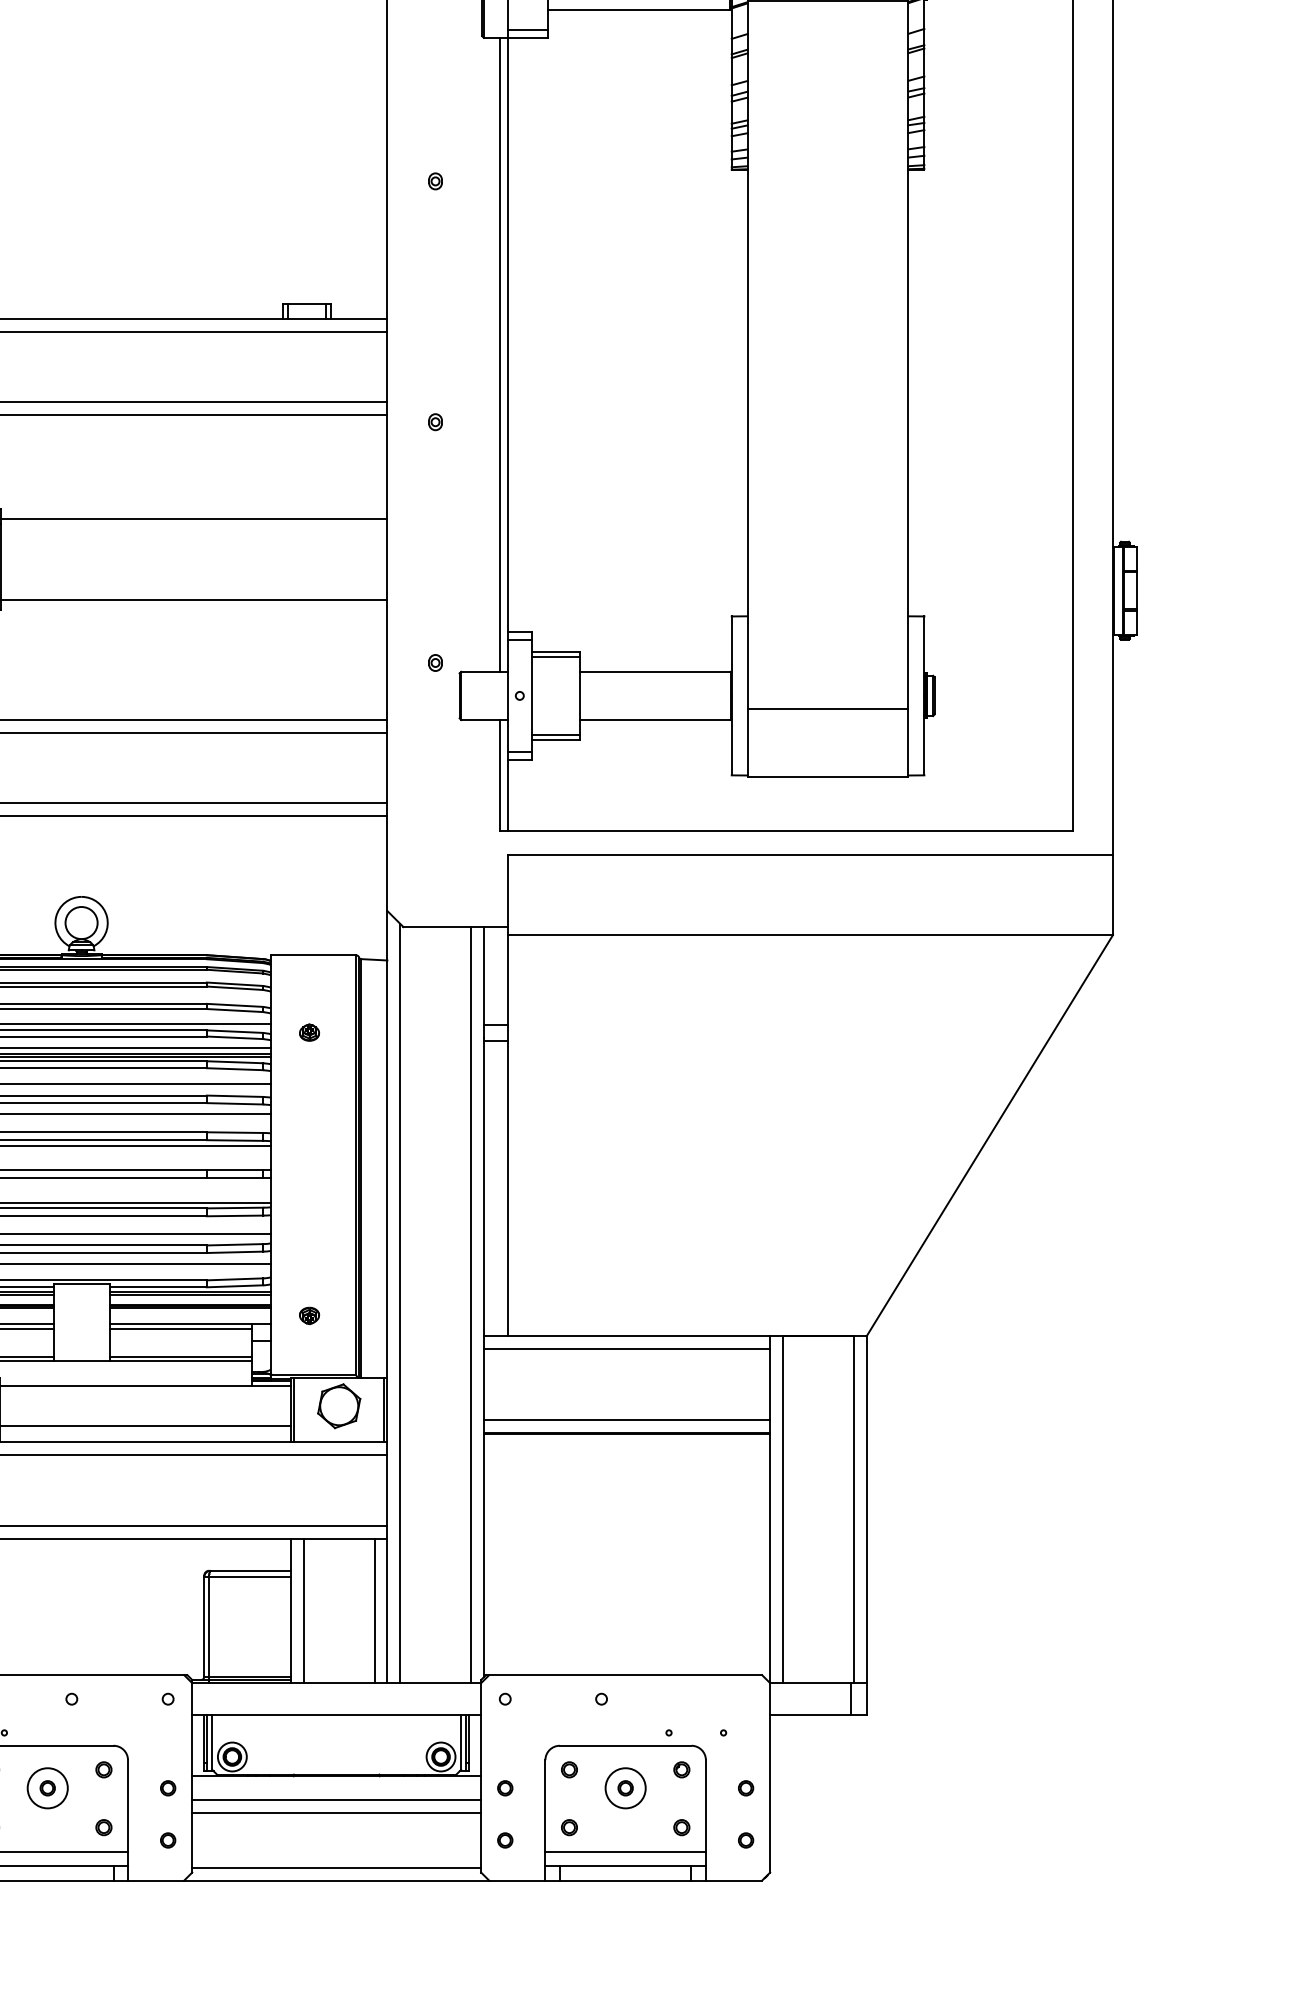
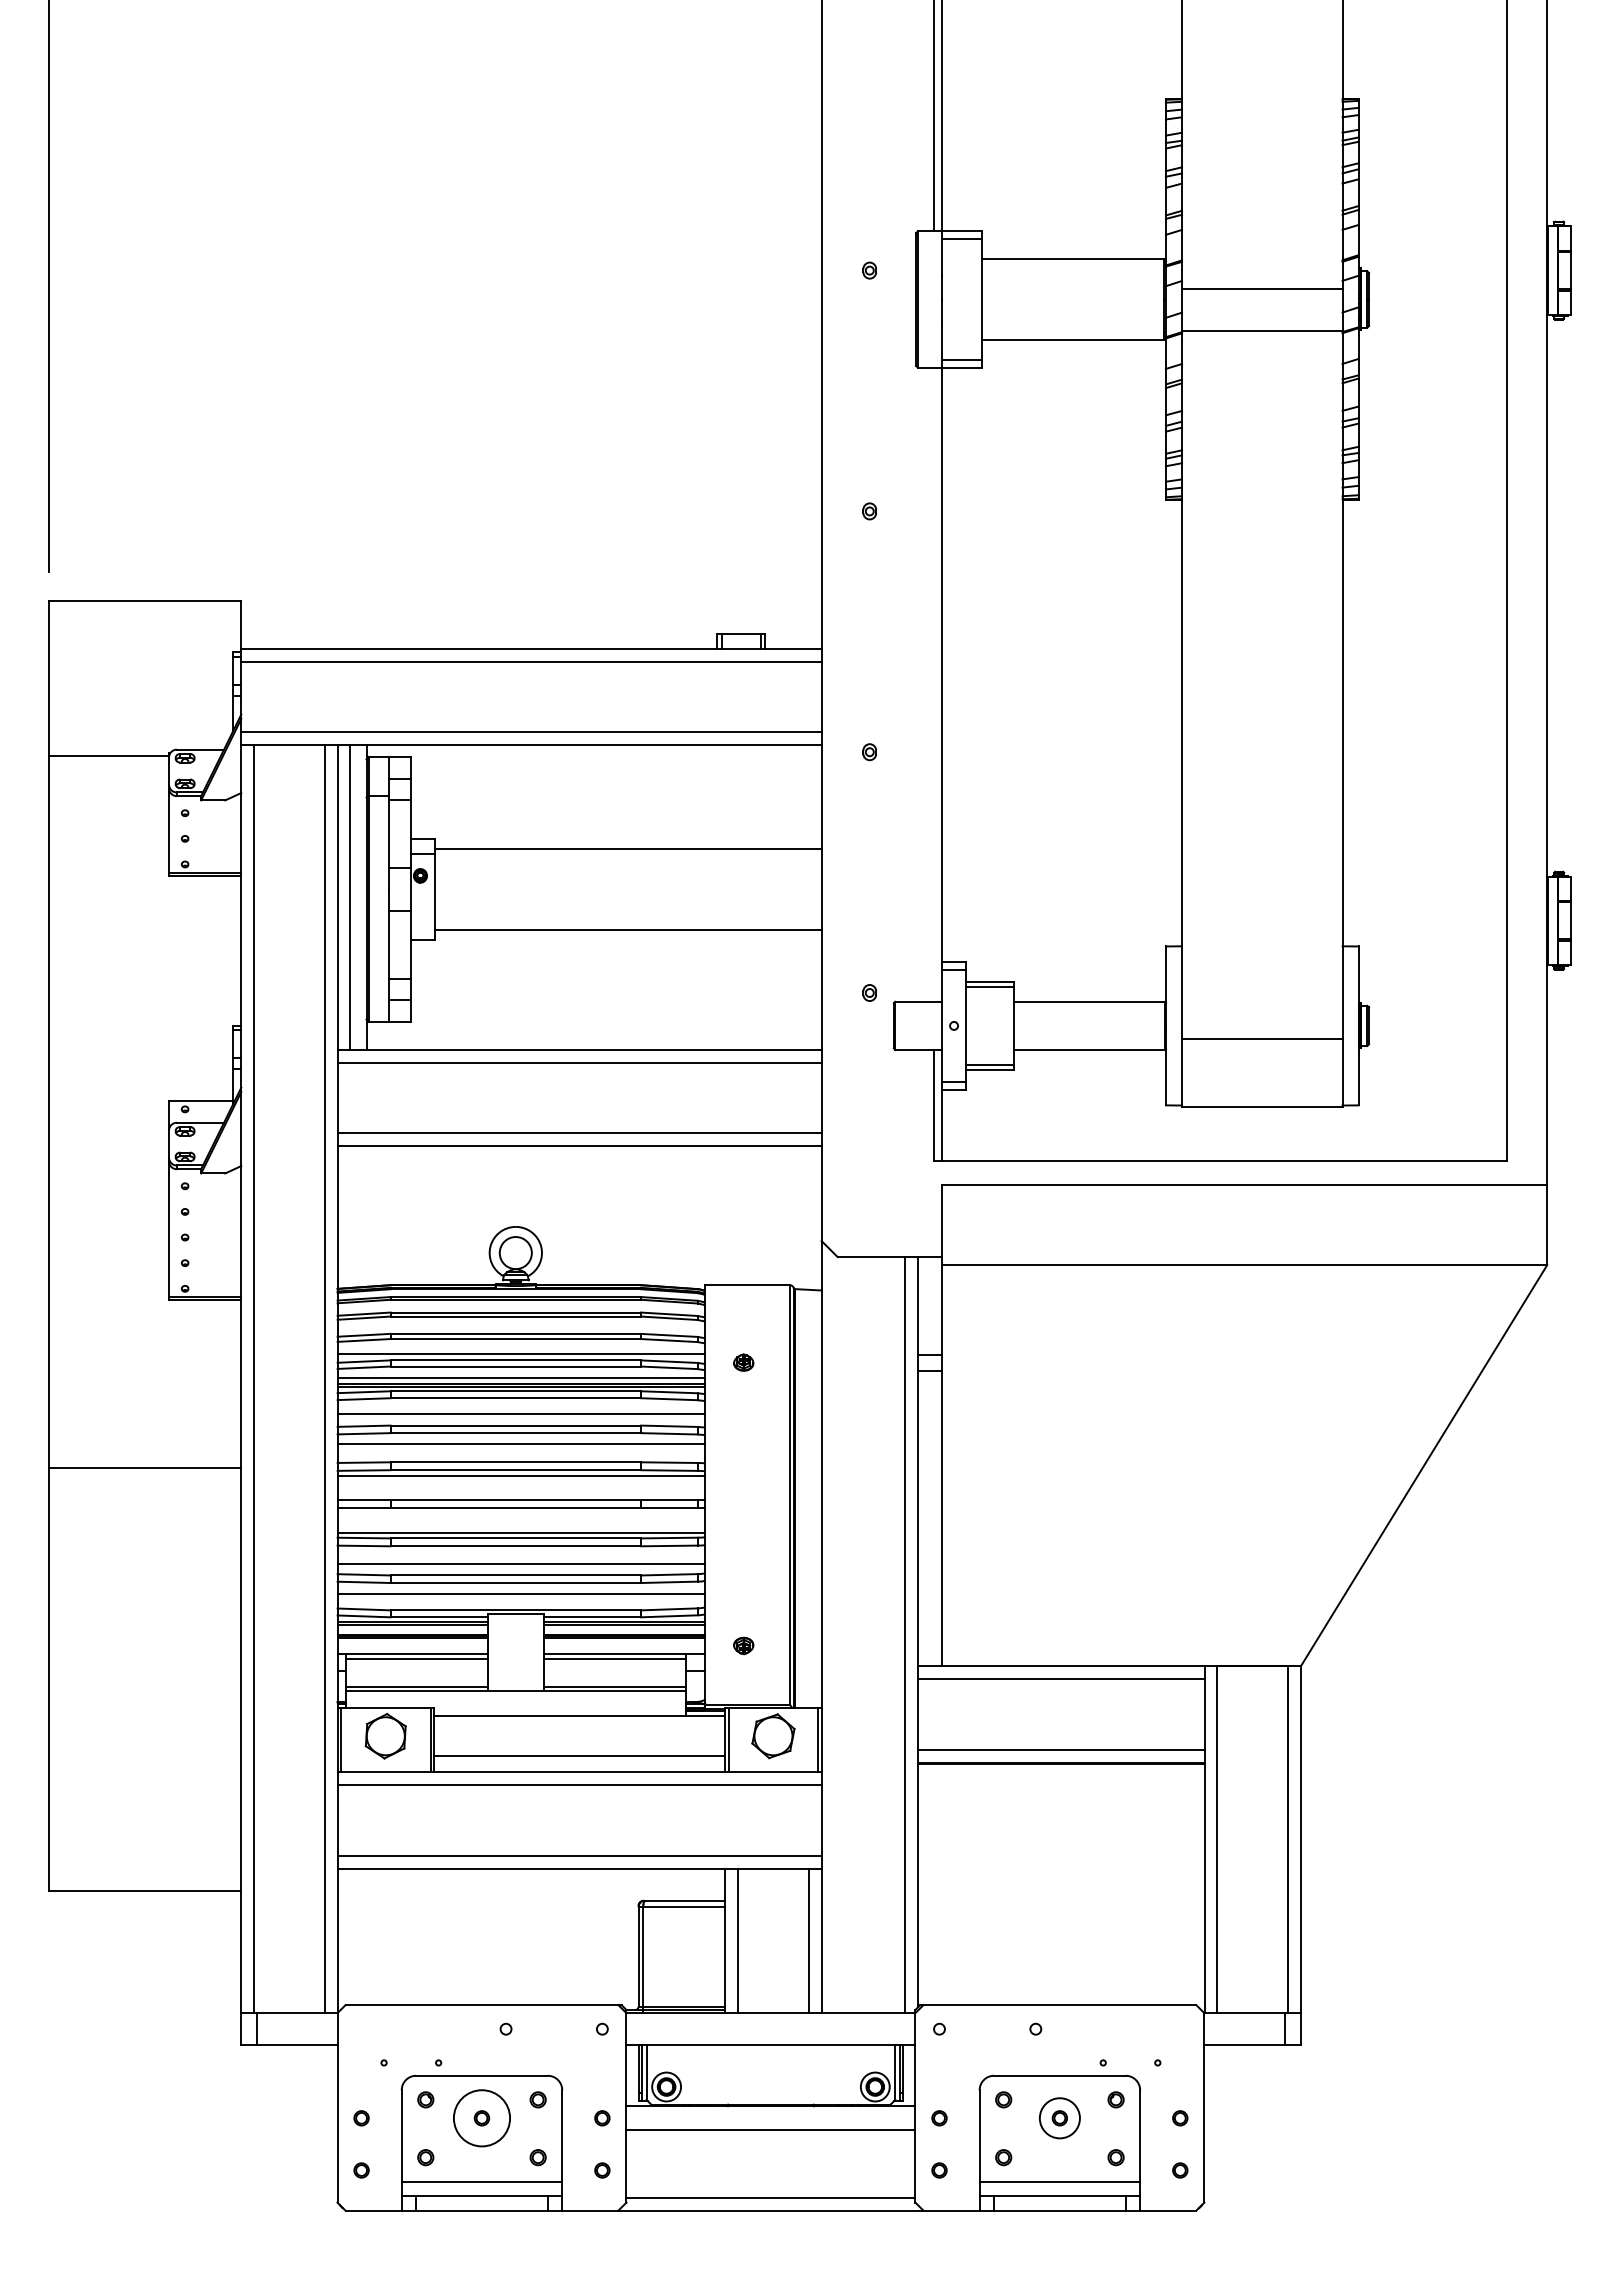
line: (500, 354) -> (934, 684), removed
line: (400, 1303) -> (834, 1633), removed
circle: (47, 1788) -> (481, 2118), size x1.4
line: (336, 1813) -> (770, 2143), removed

